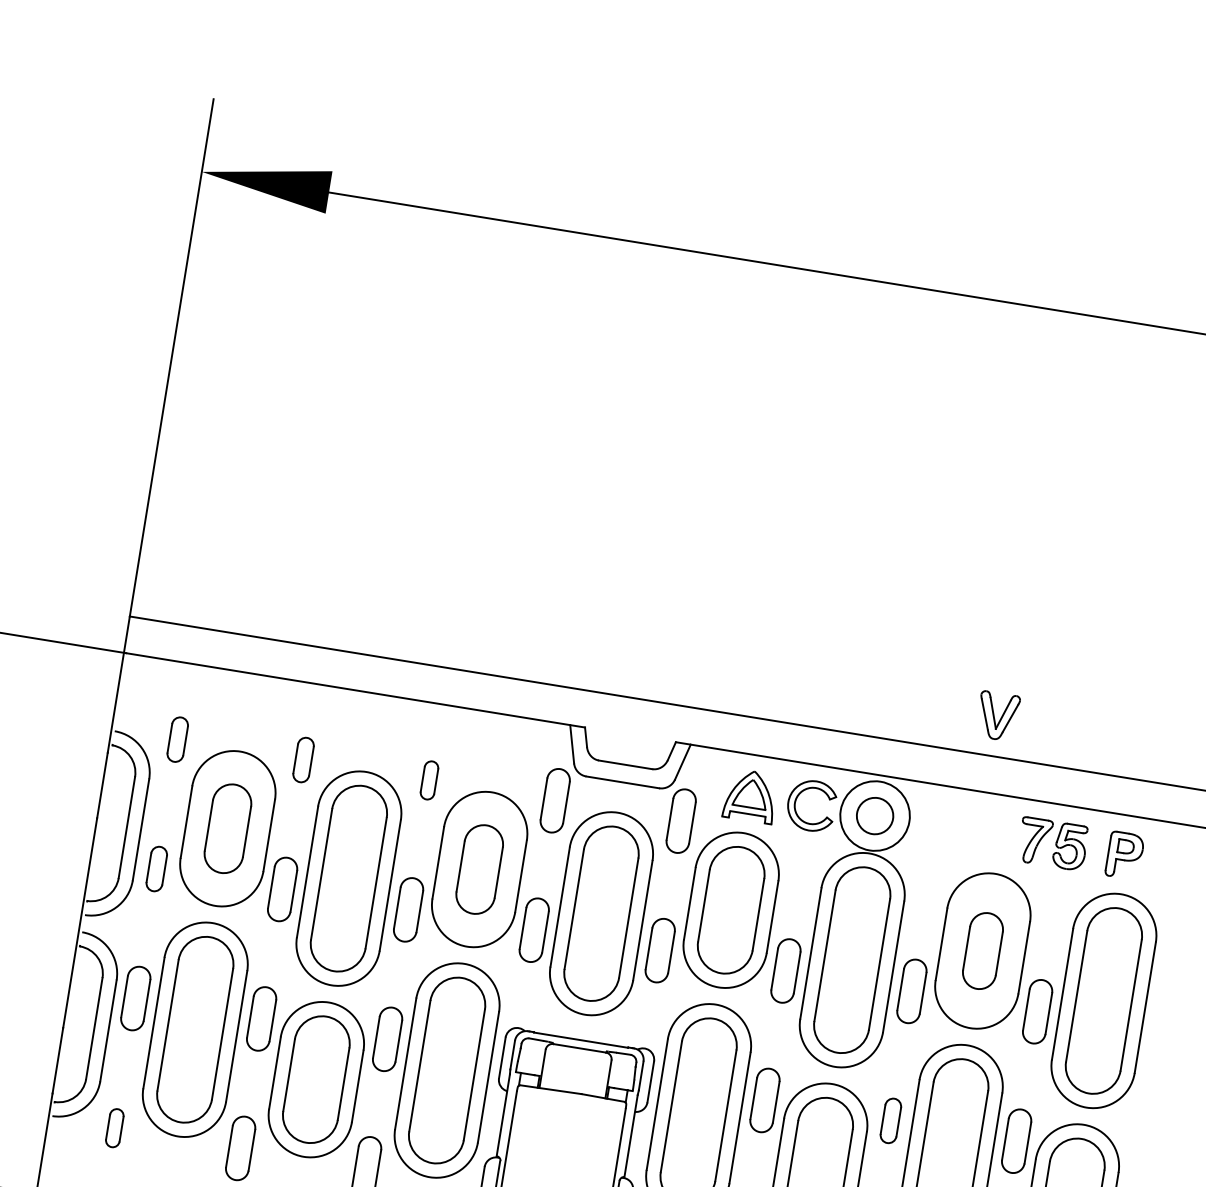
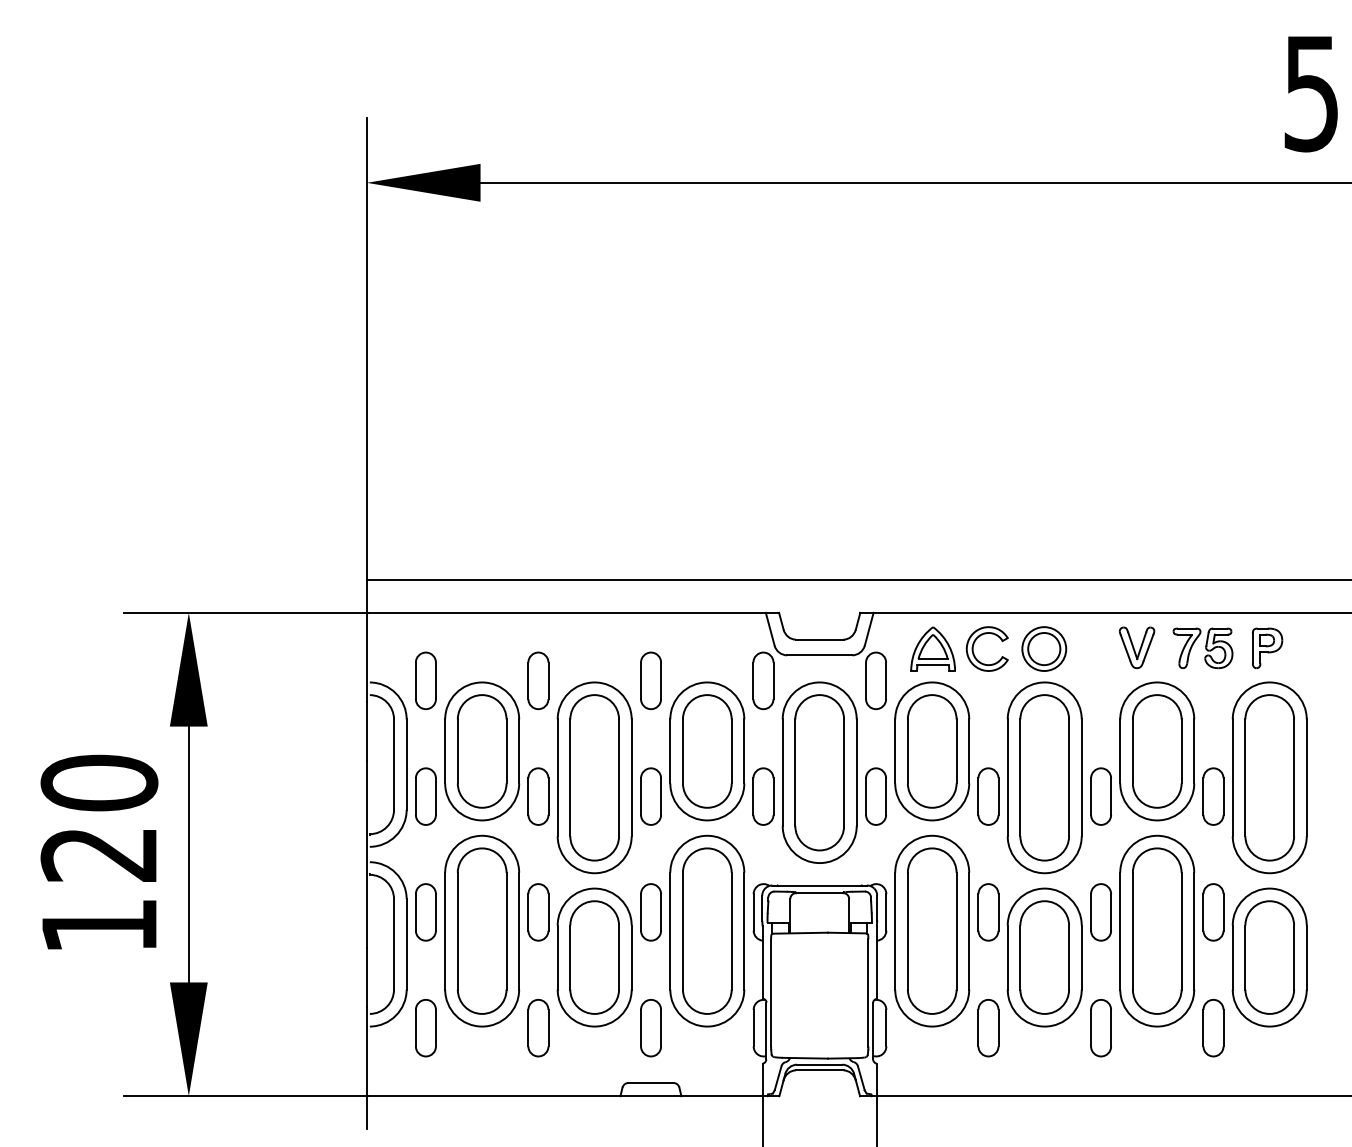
part: (997, 715) -> (1136, 647), moved
part: (177, 739) -> (425, 680), size x1.43
part: (303, 759) -> (538, 680), size x1.43
part: (428, 779) -> (650, 680), size x1.67
circle: (875, 816) -> (1044, 649), size x0.71
part: (228, 828) -> (482, 751), size x1.43
part: (156, 868) -> (425, 796), size x1.43
part: (479, 869) -> (707, 751), size x1.43
part: (983, 951) -> (1157, 751), size x1.67
part: (890, 1120) -> (1100, 912), size x1.43
part: (114, 1128) -> (425, 1028), size x1.67

